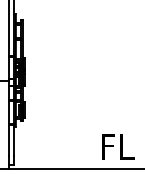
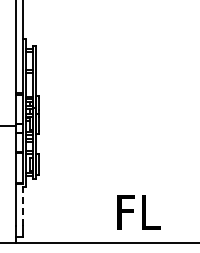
line: (13, 140) -> (23, 205), solid -> dashed
text: (117, 146) -> (138, 212), moved

